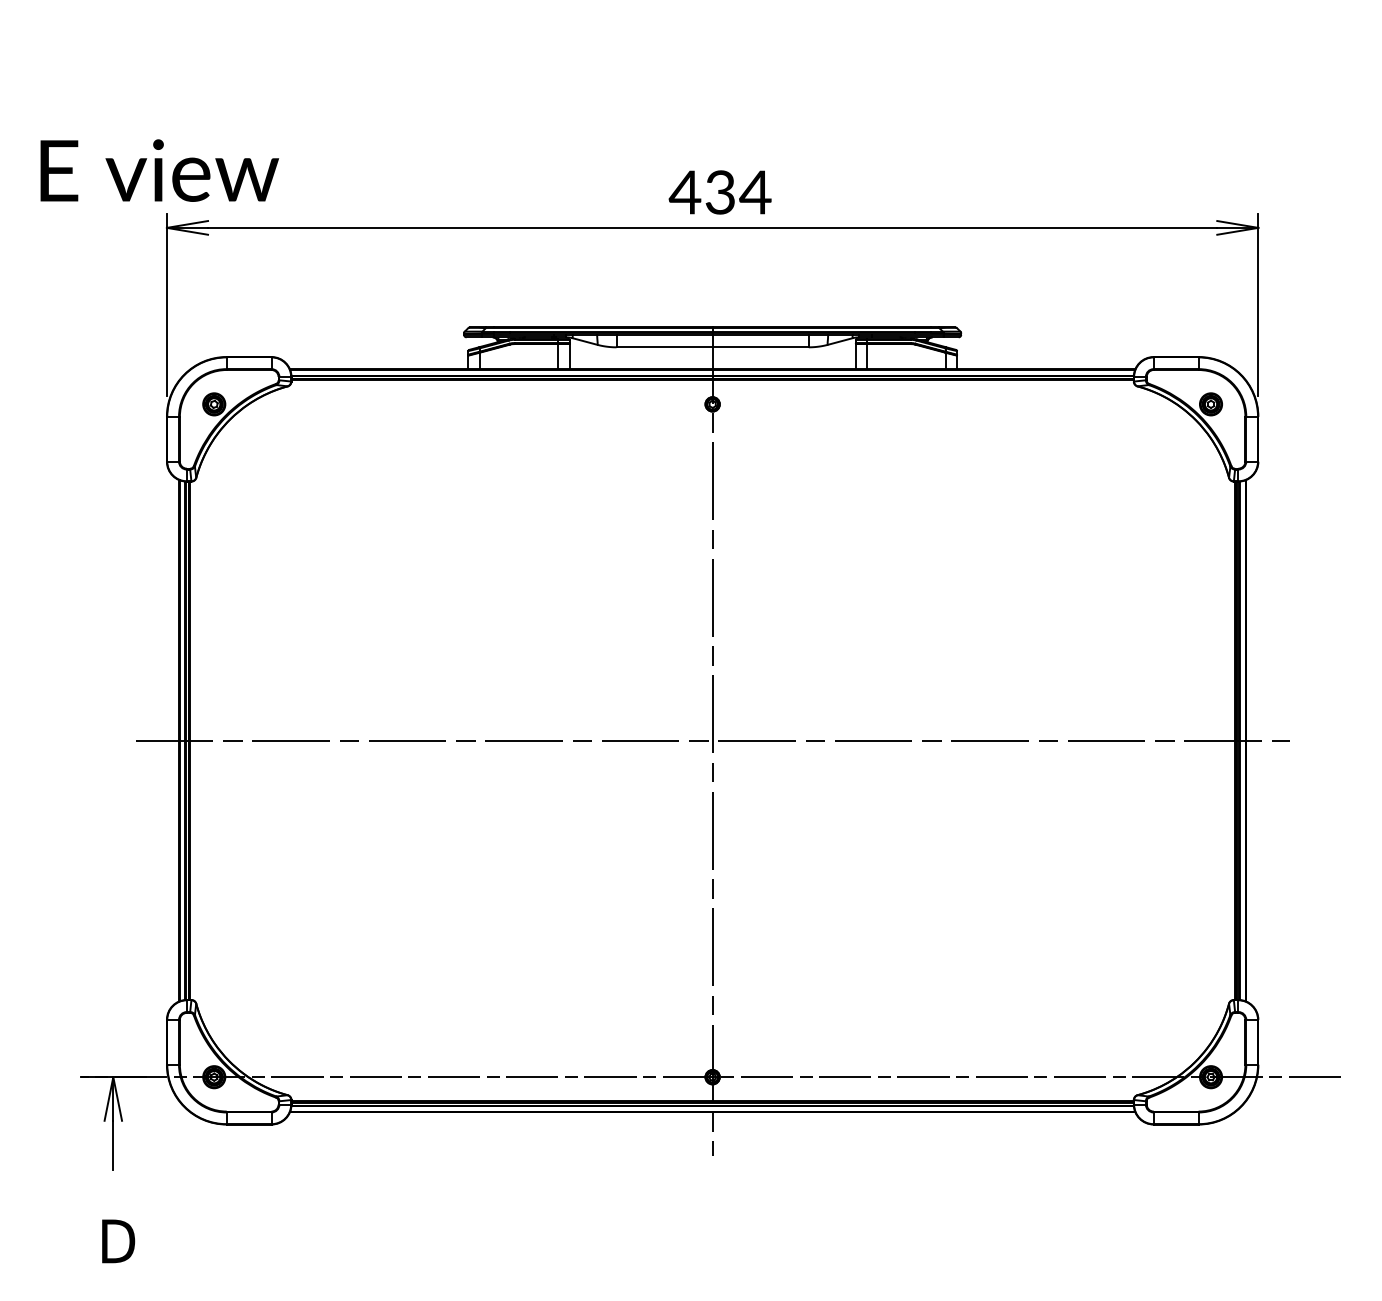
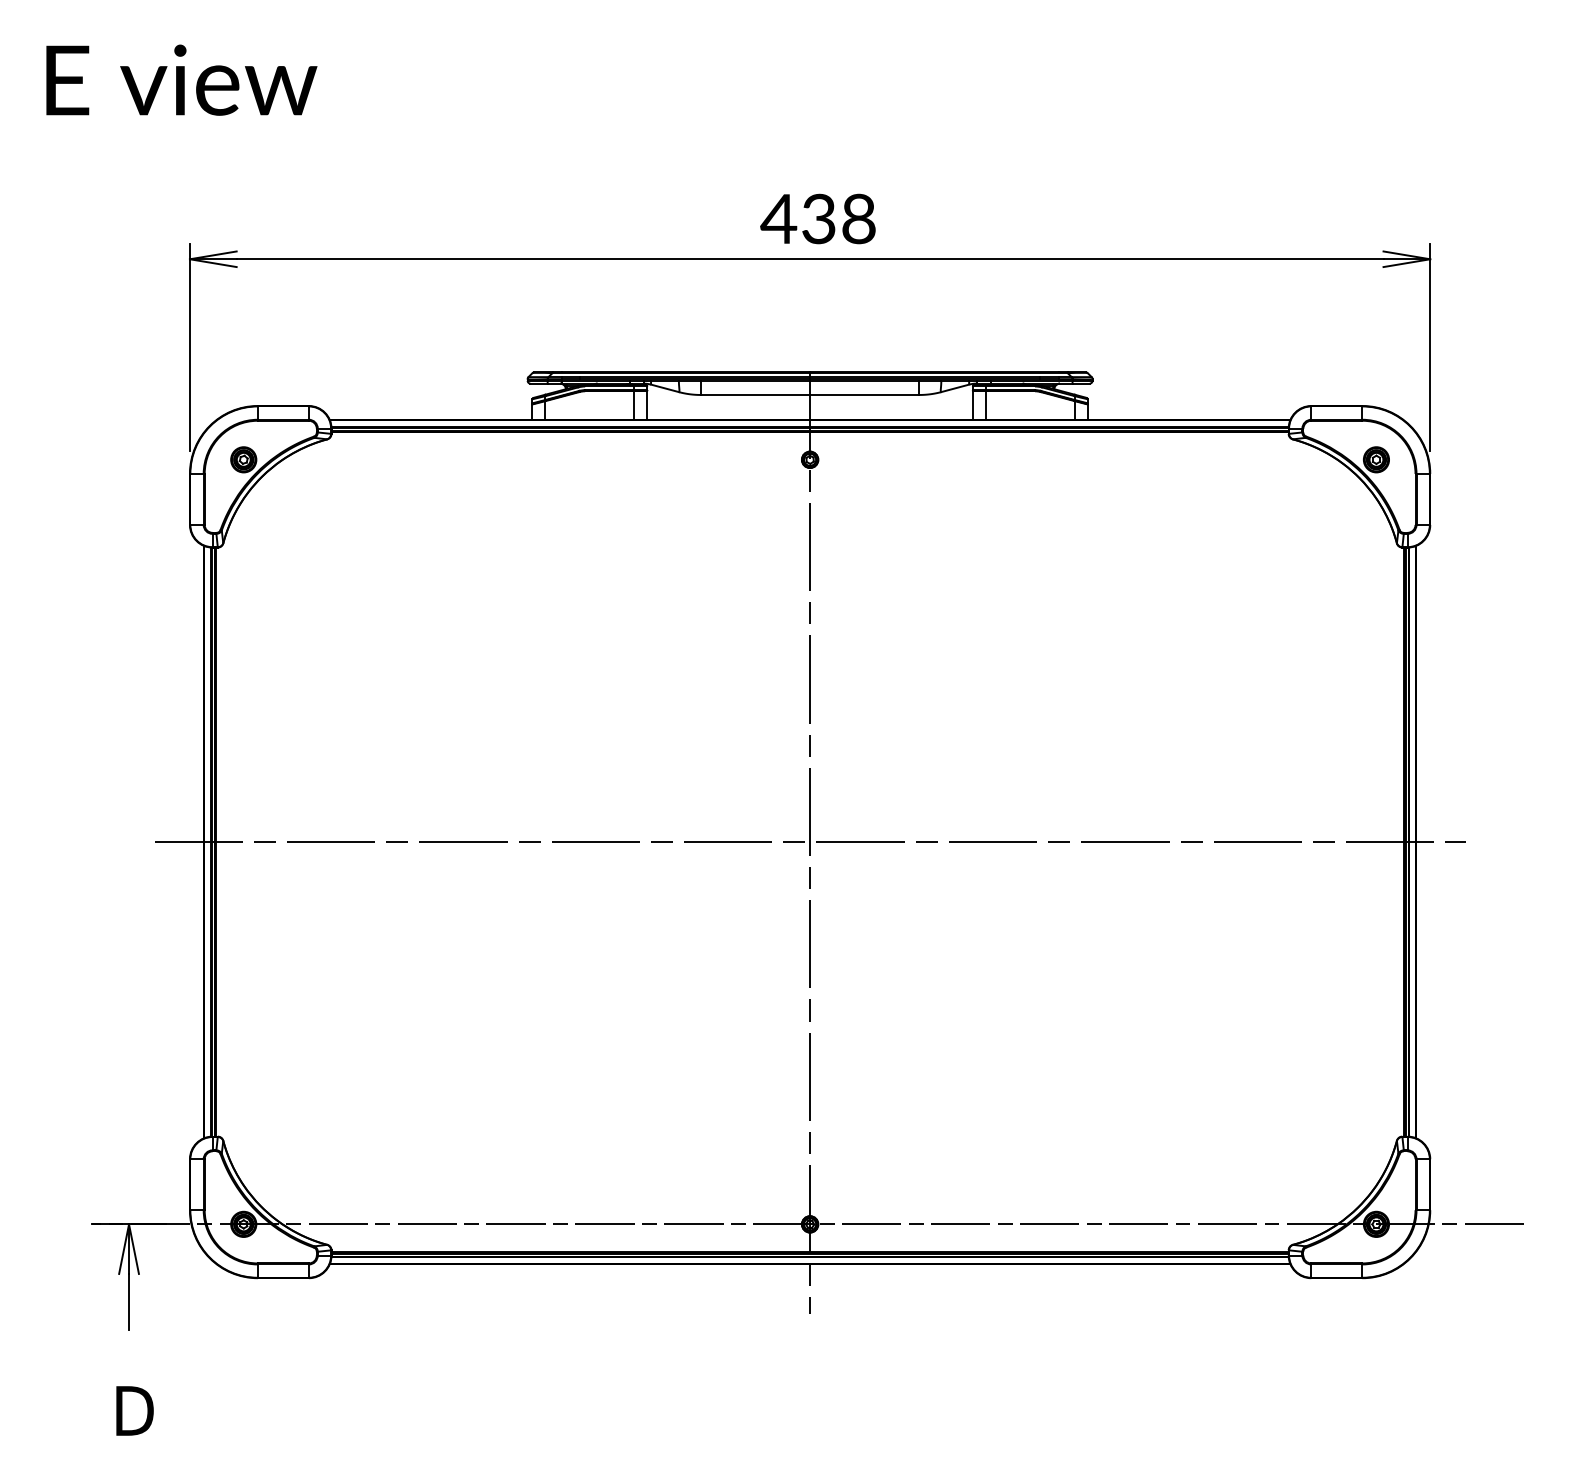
text: (159, 170) -> (181, 79), moved
text: (755, 192) -> (858, 218), 434 -> 438

